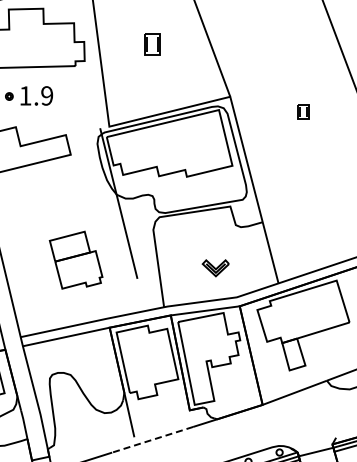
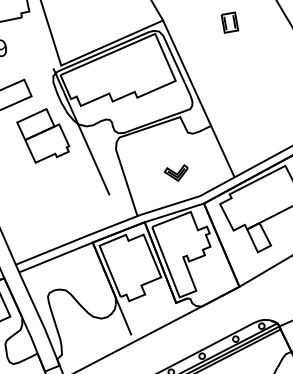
part: (303, 111) -> (229, 22), size x1.43
part: (75, 259) -> (42, 134), moved
line: (152, 439) -> (147, 334), dashed -> solid

